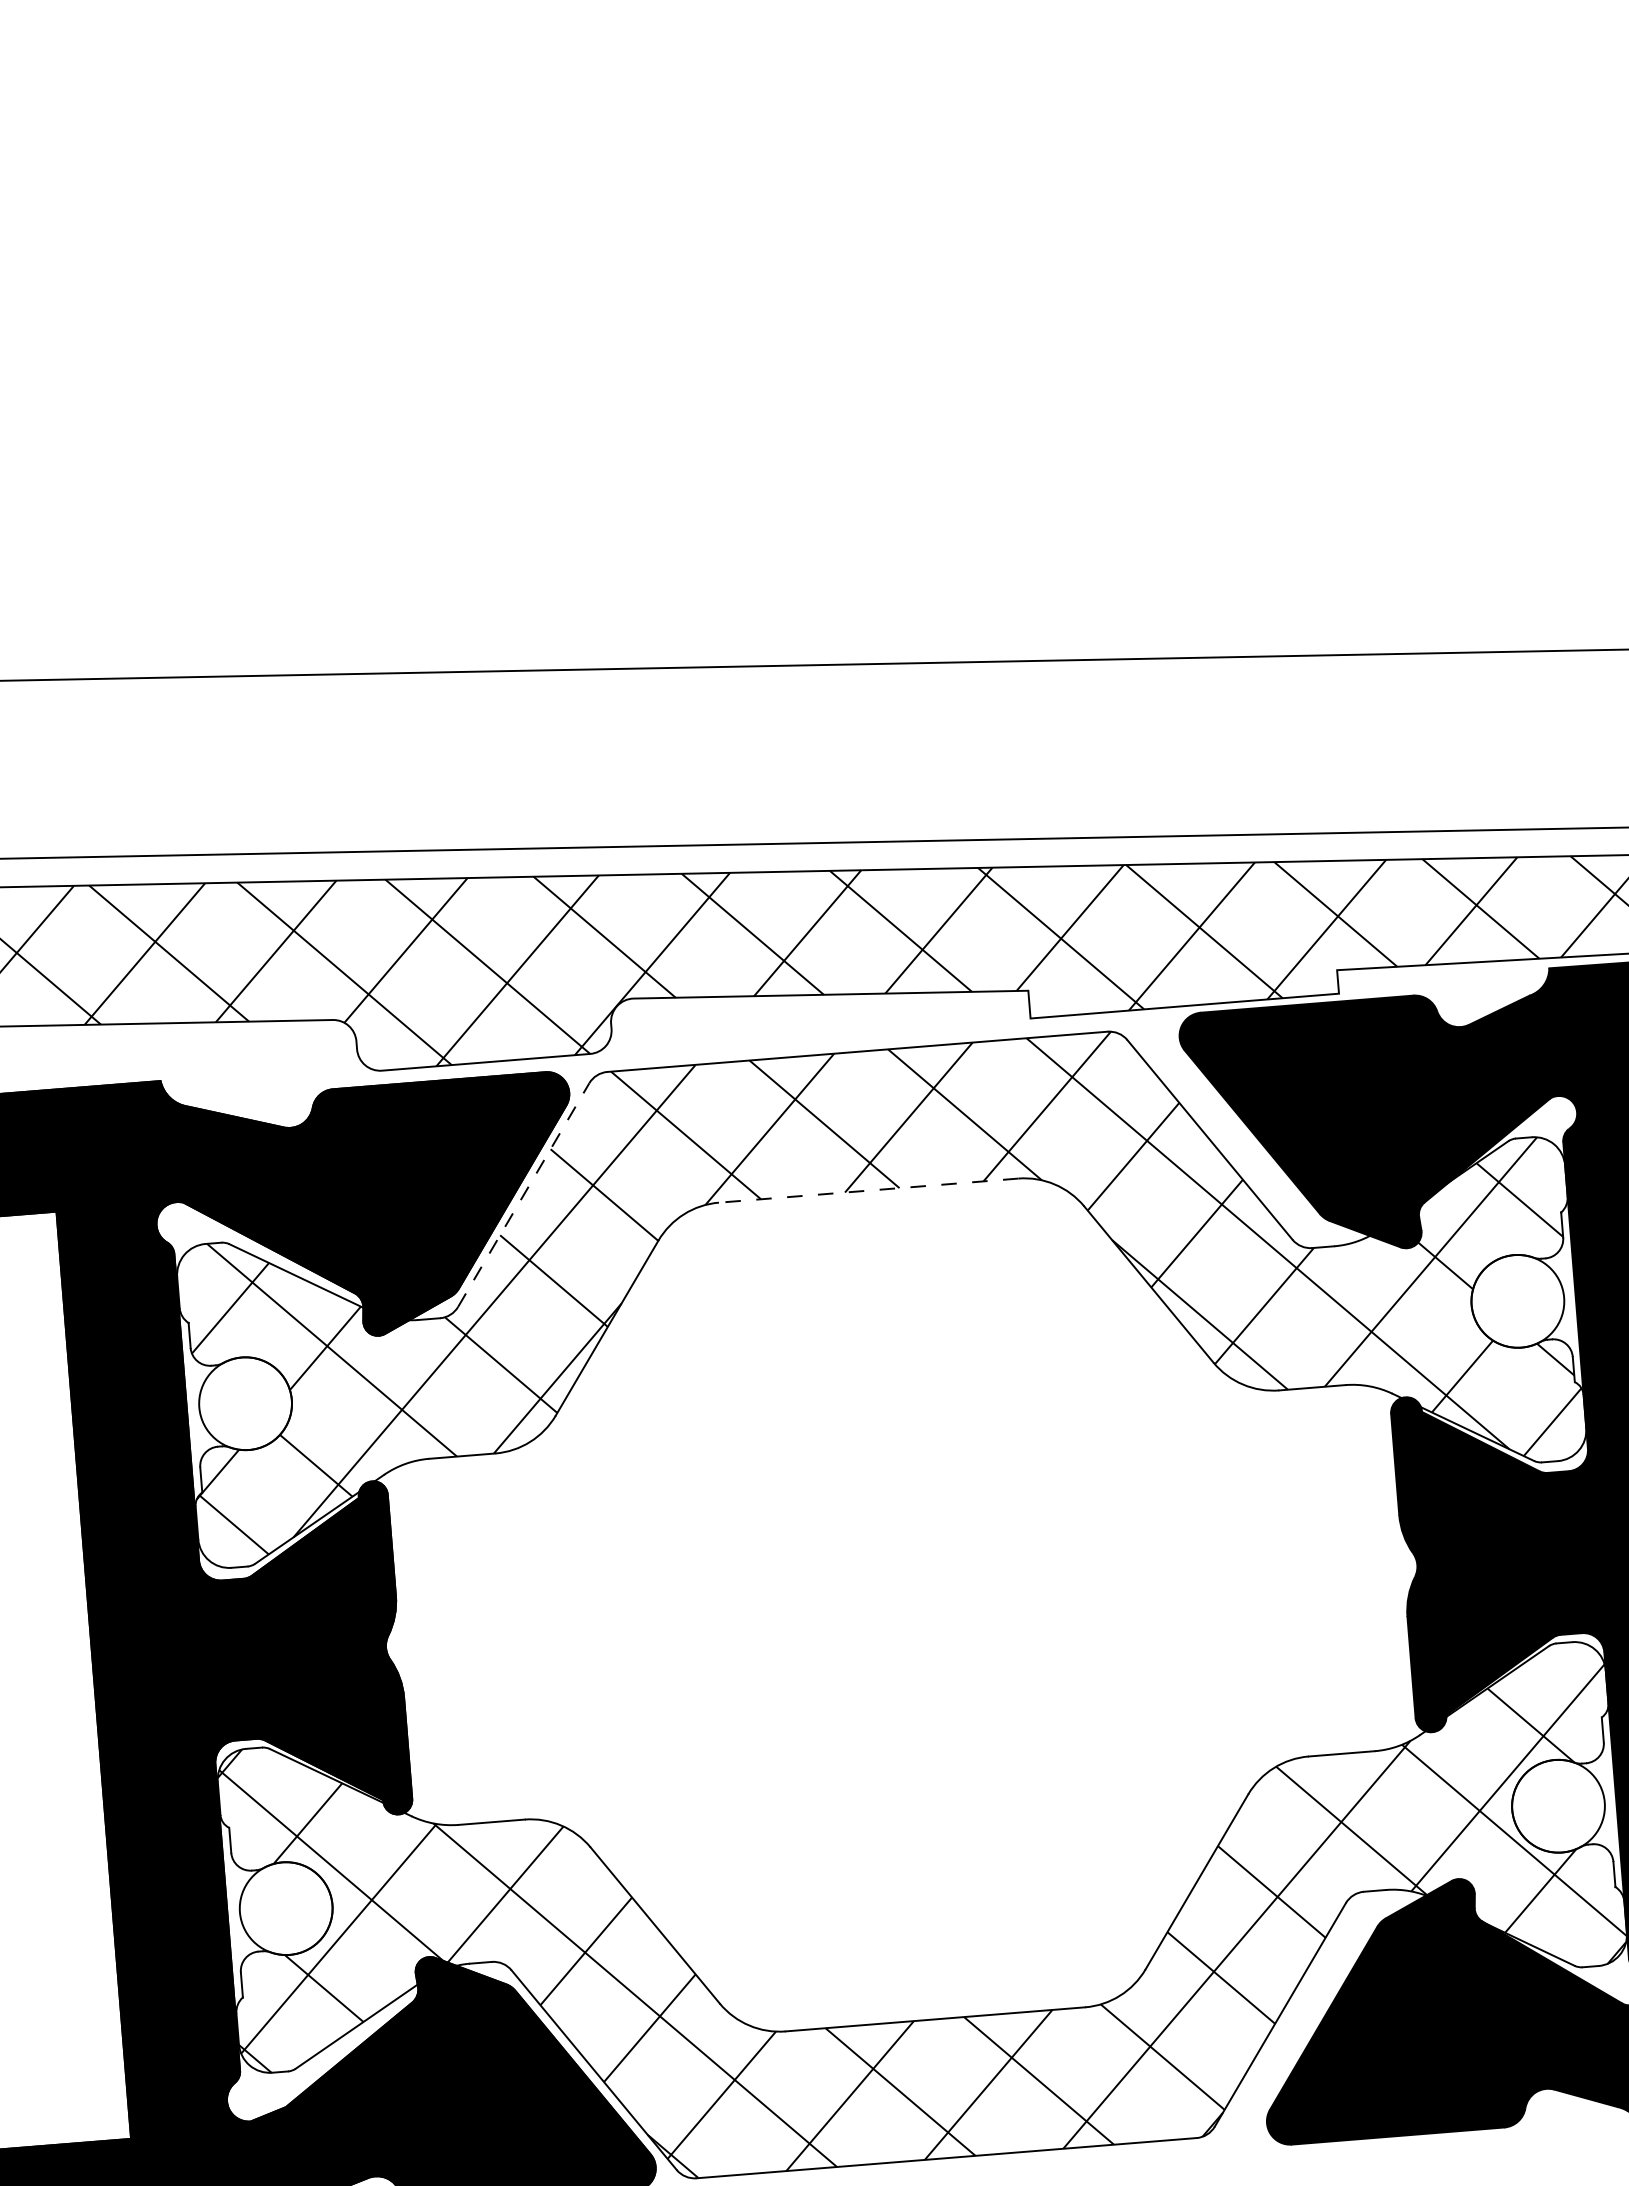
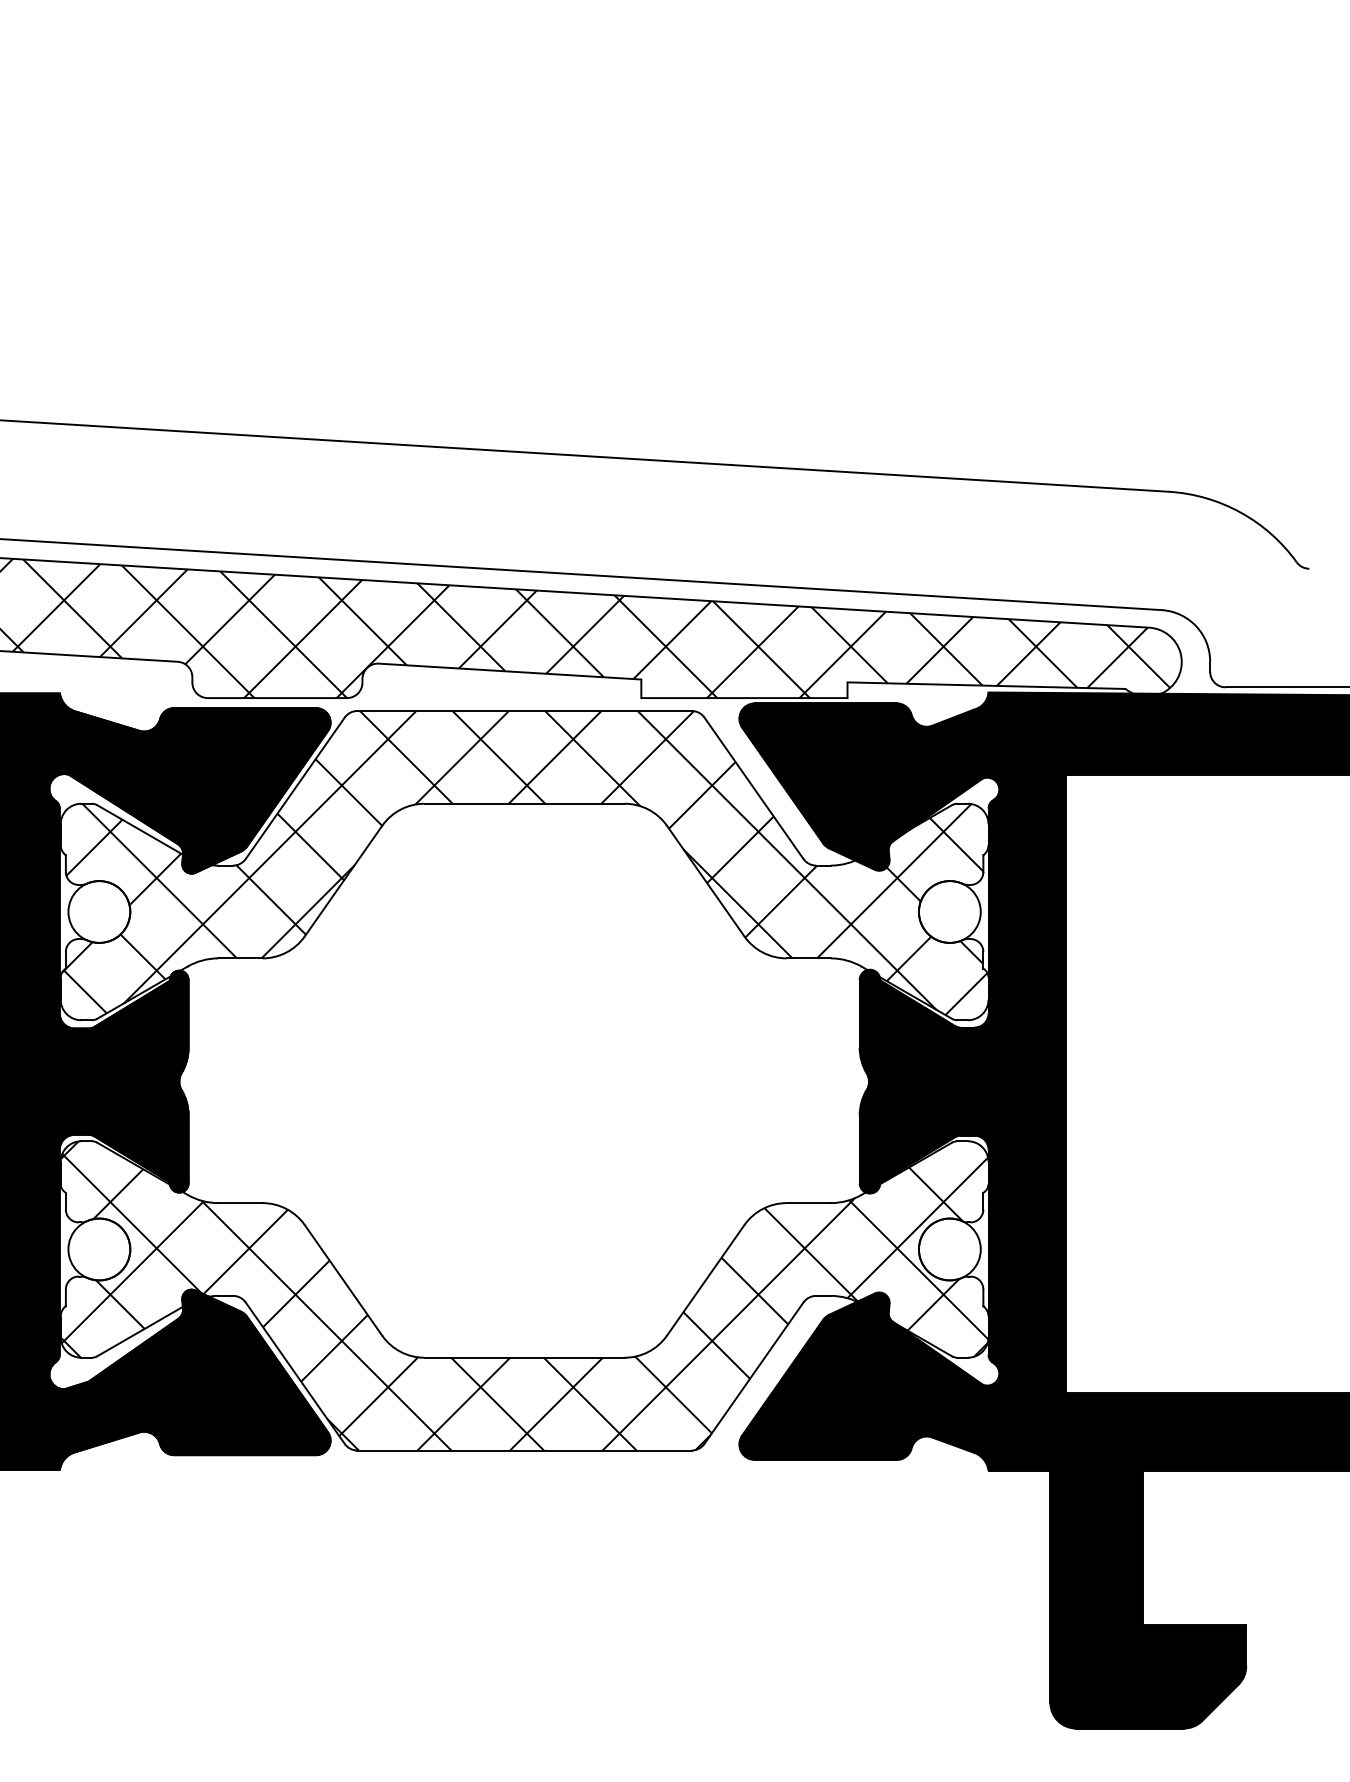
line: (868, 1190) -> (524, 803), dashed -> solid
line: (523, 1193) -> (295, 787), dashed -> solid

